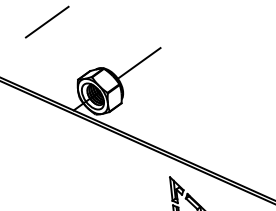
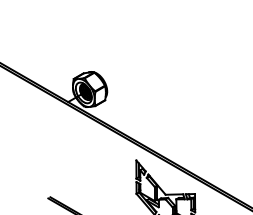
line: (46, 21) -> (54, 32), removed
line: (138, 63) -> (121, 71), removed

